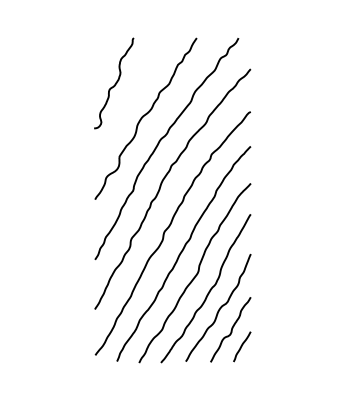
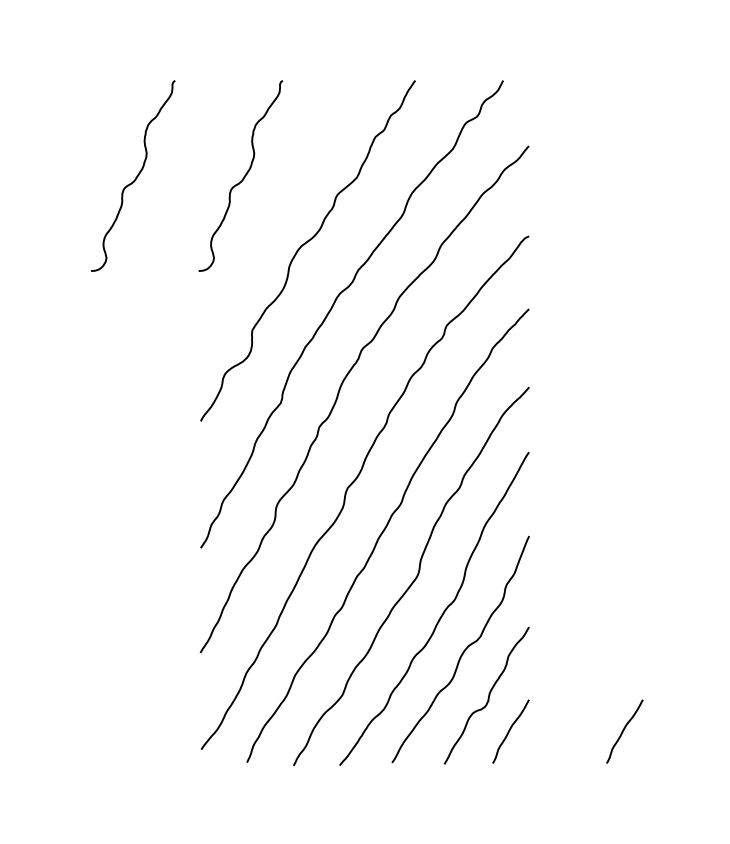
curve: (64, 83) -> (136, 176), added
curve: (296, 346) -> (625, 730), added

